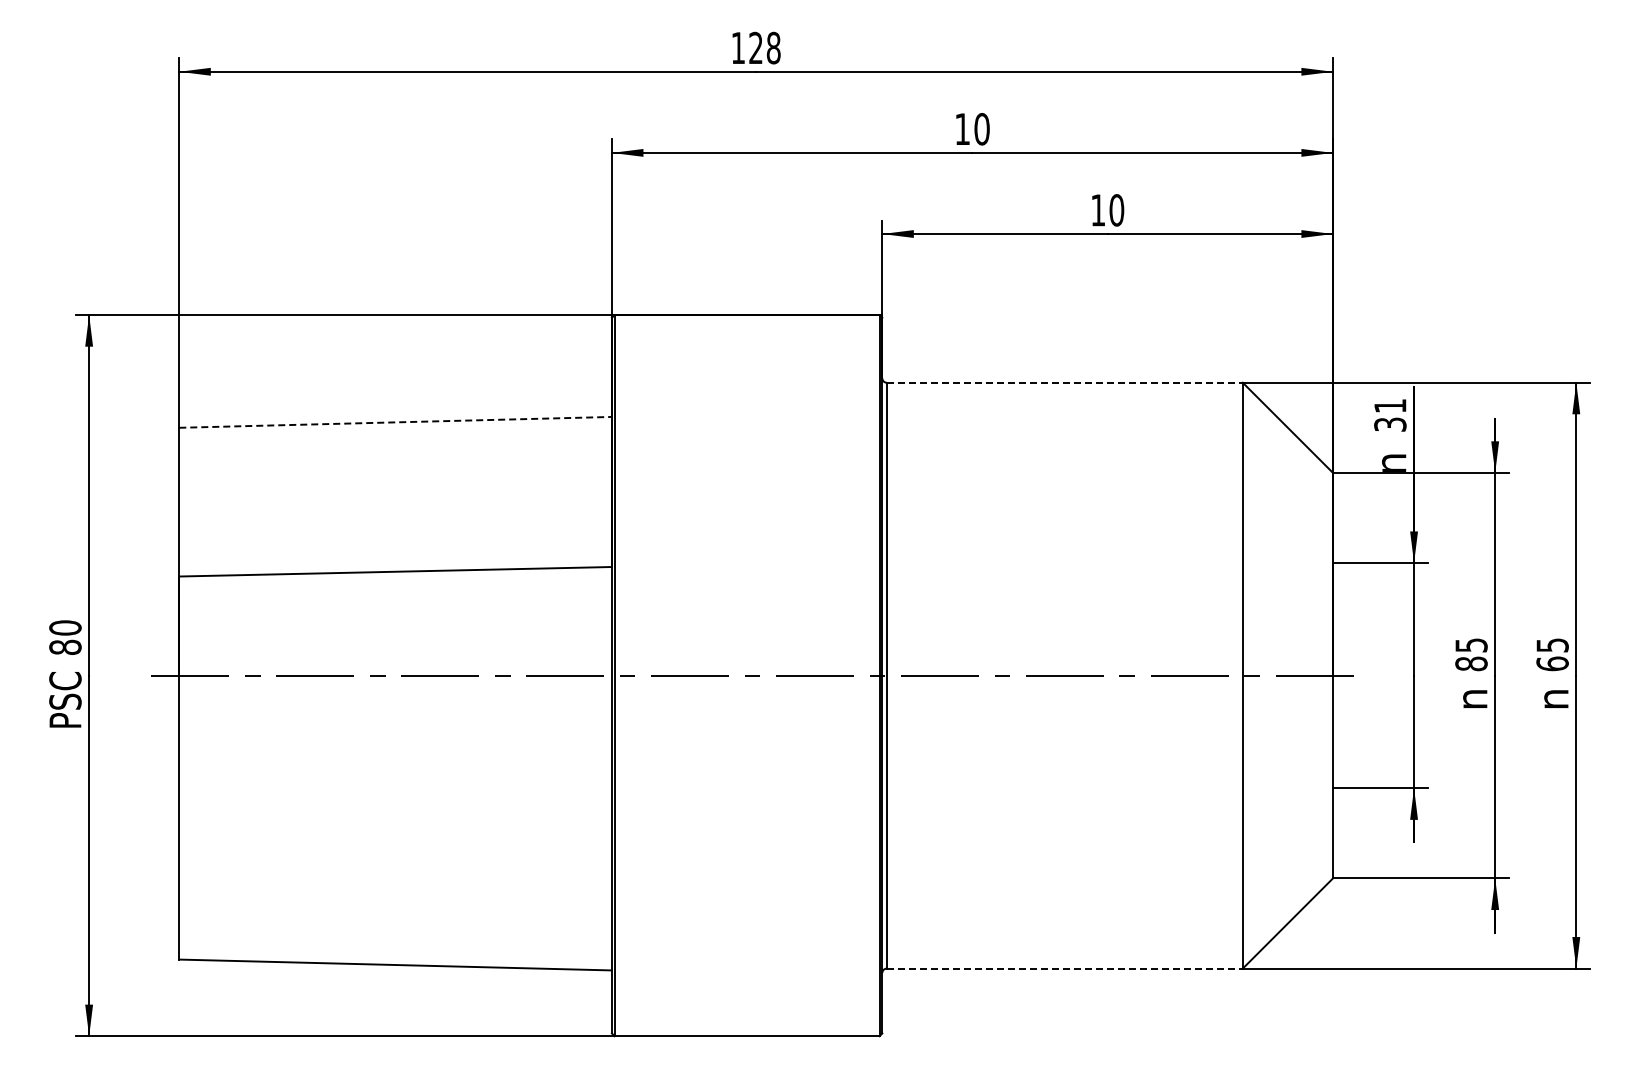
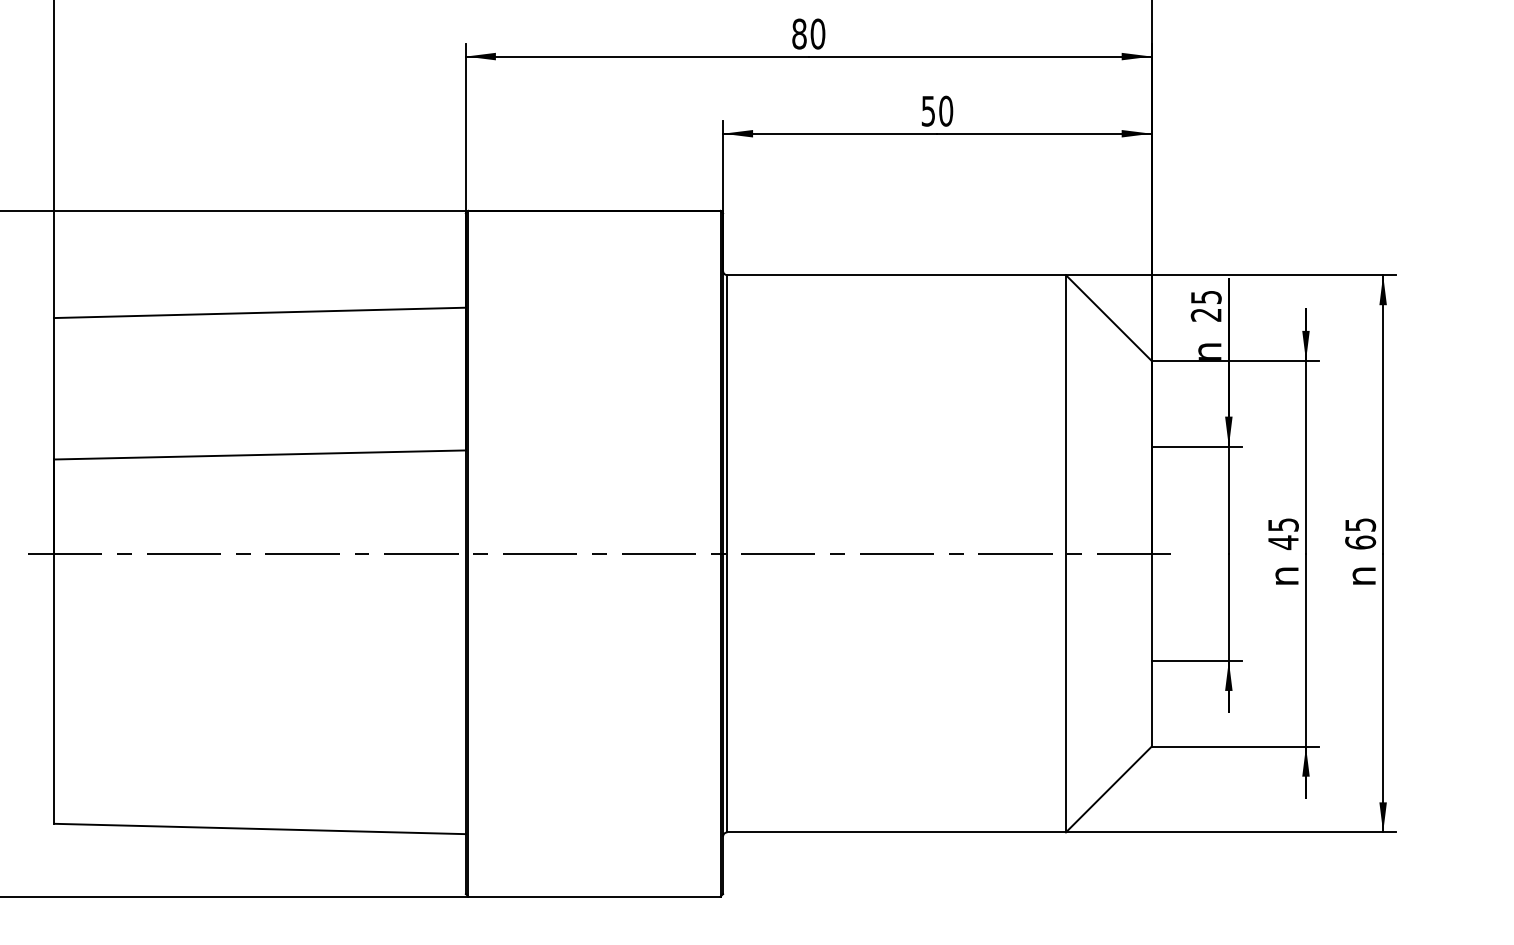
text: (962, 129) -> (799, 34), 10 -> 80
text: (1097, 210) -> (927, 111), 10 -> 50
line: (1065, 382) -> (897, 274), dashed -> solid
text: (1390, 415) -> (1206, 306), 31 -> 25
line: (396, 422) -> (261, 313), dashed -> solid
text: (1471, 663) -> (1283, 542), 85 -> 45
line: (1065, 968) -> (897, 832), dashed -> solid

